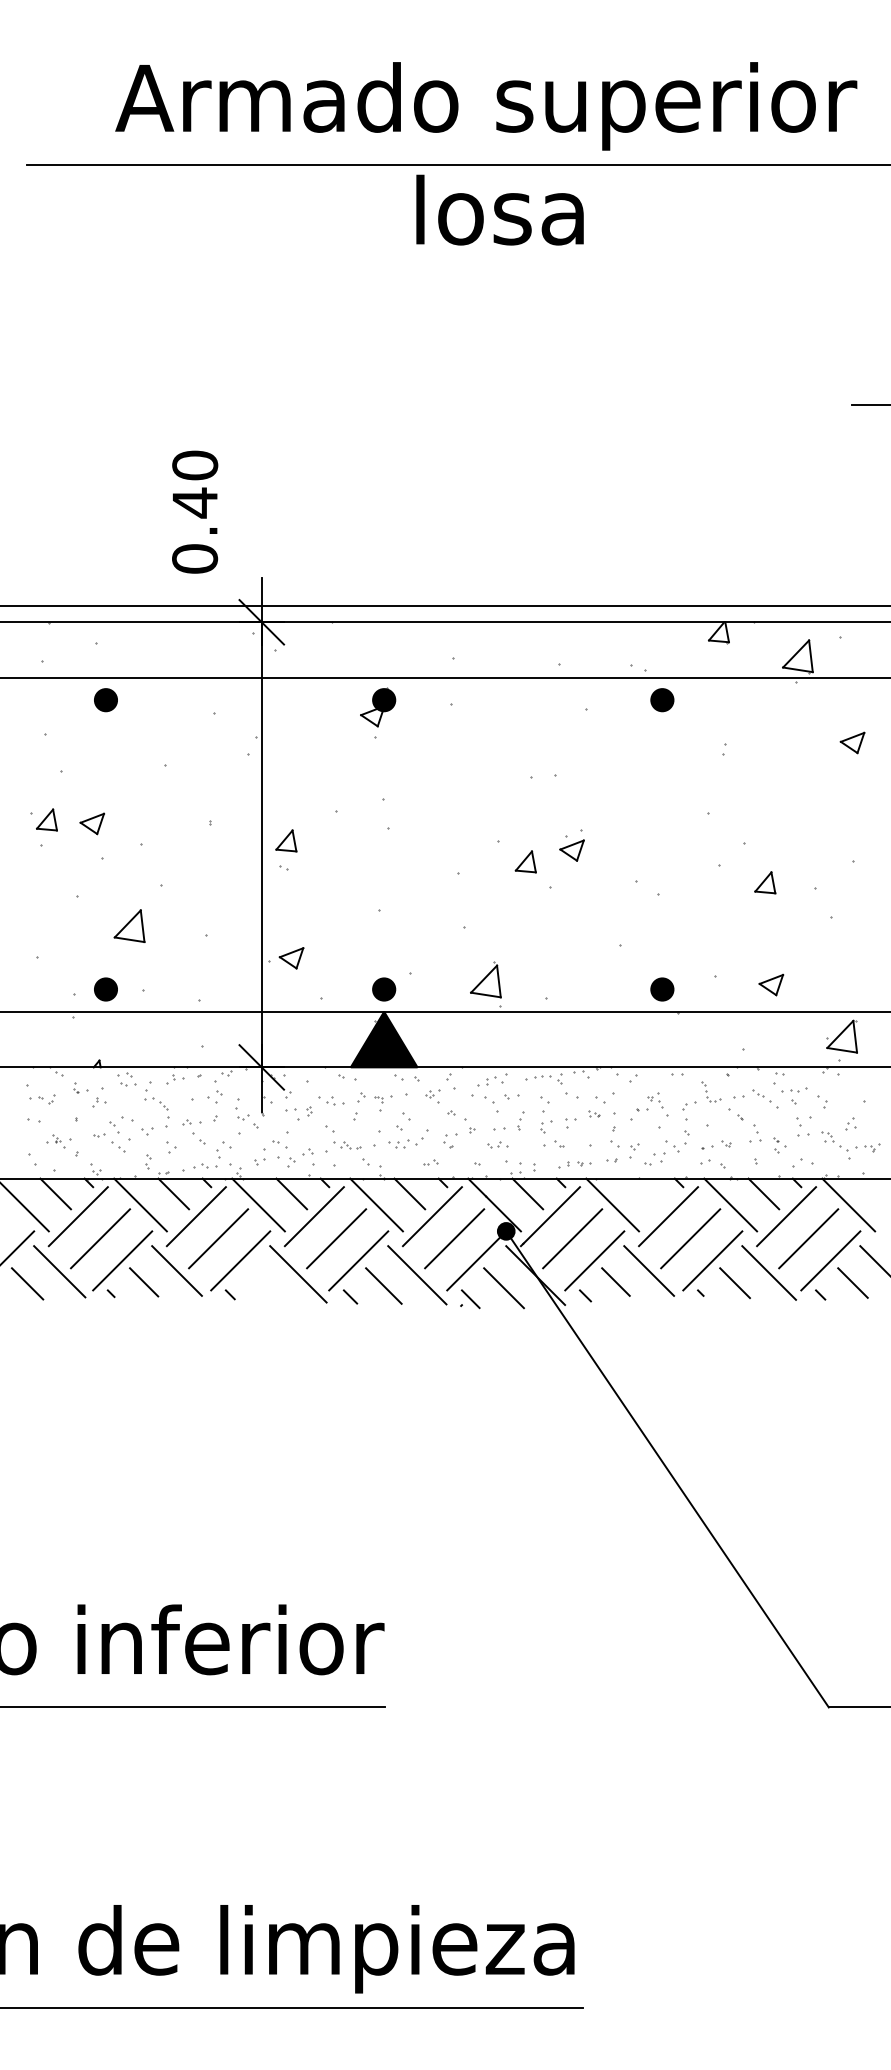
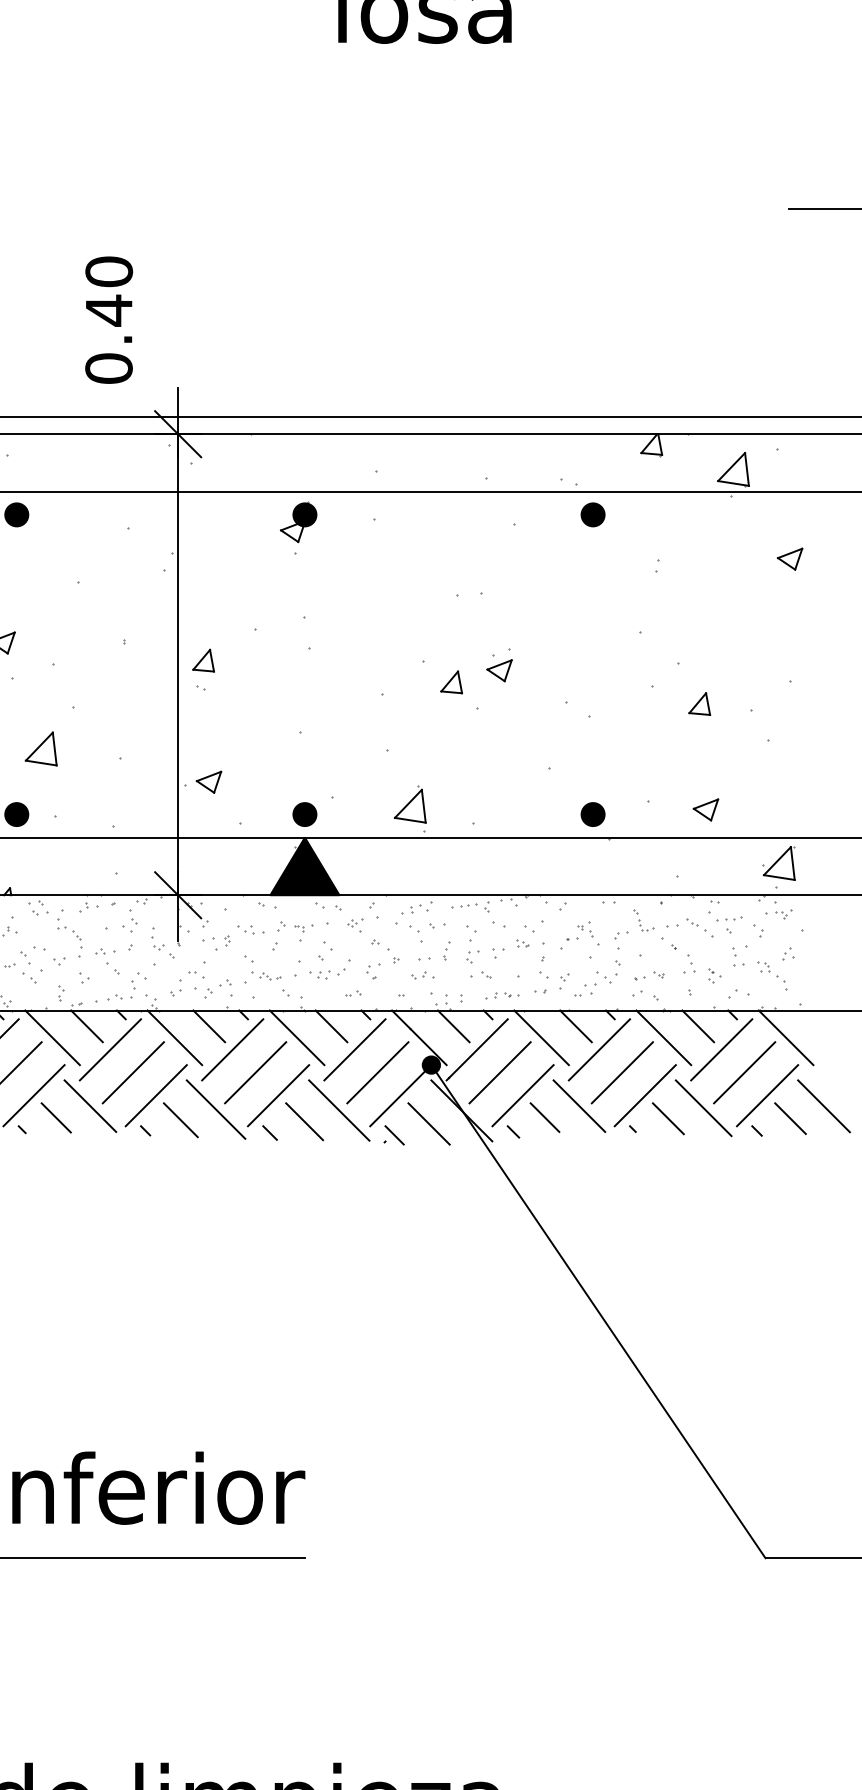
part: (867, 1147) -> (778, 914), moved
line: (645, 1193) -> (575, 1025), added
line: (264, 1284) -> (180, 1120), added

